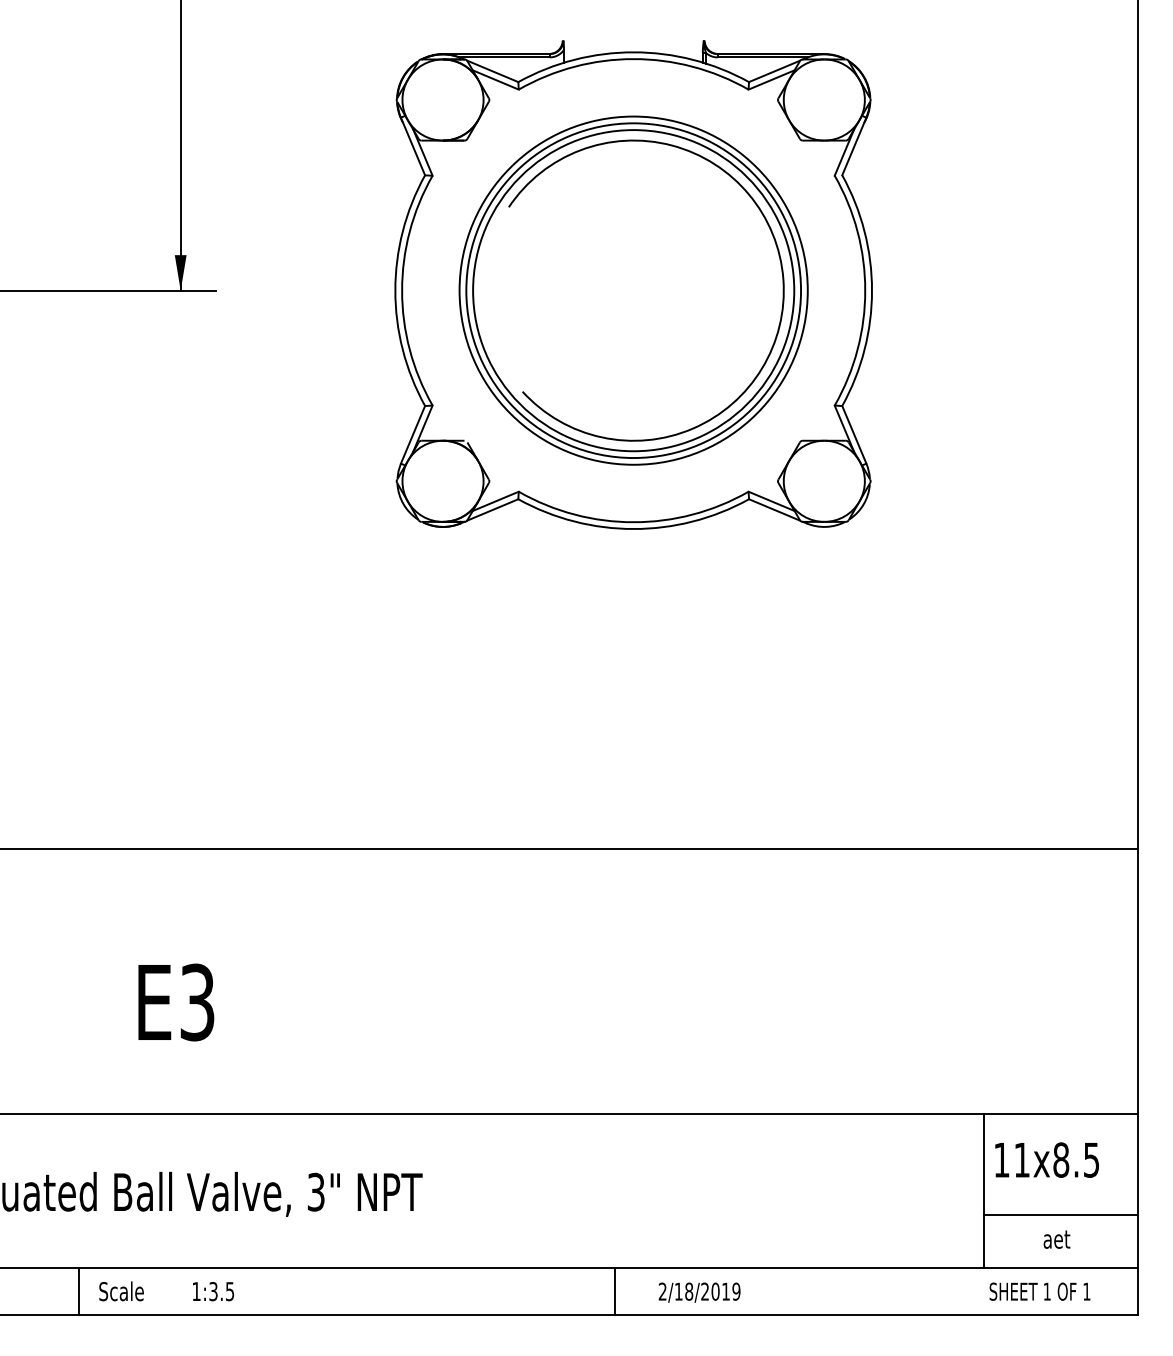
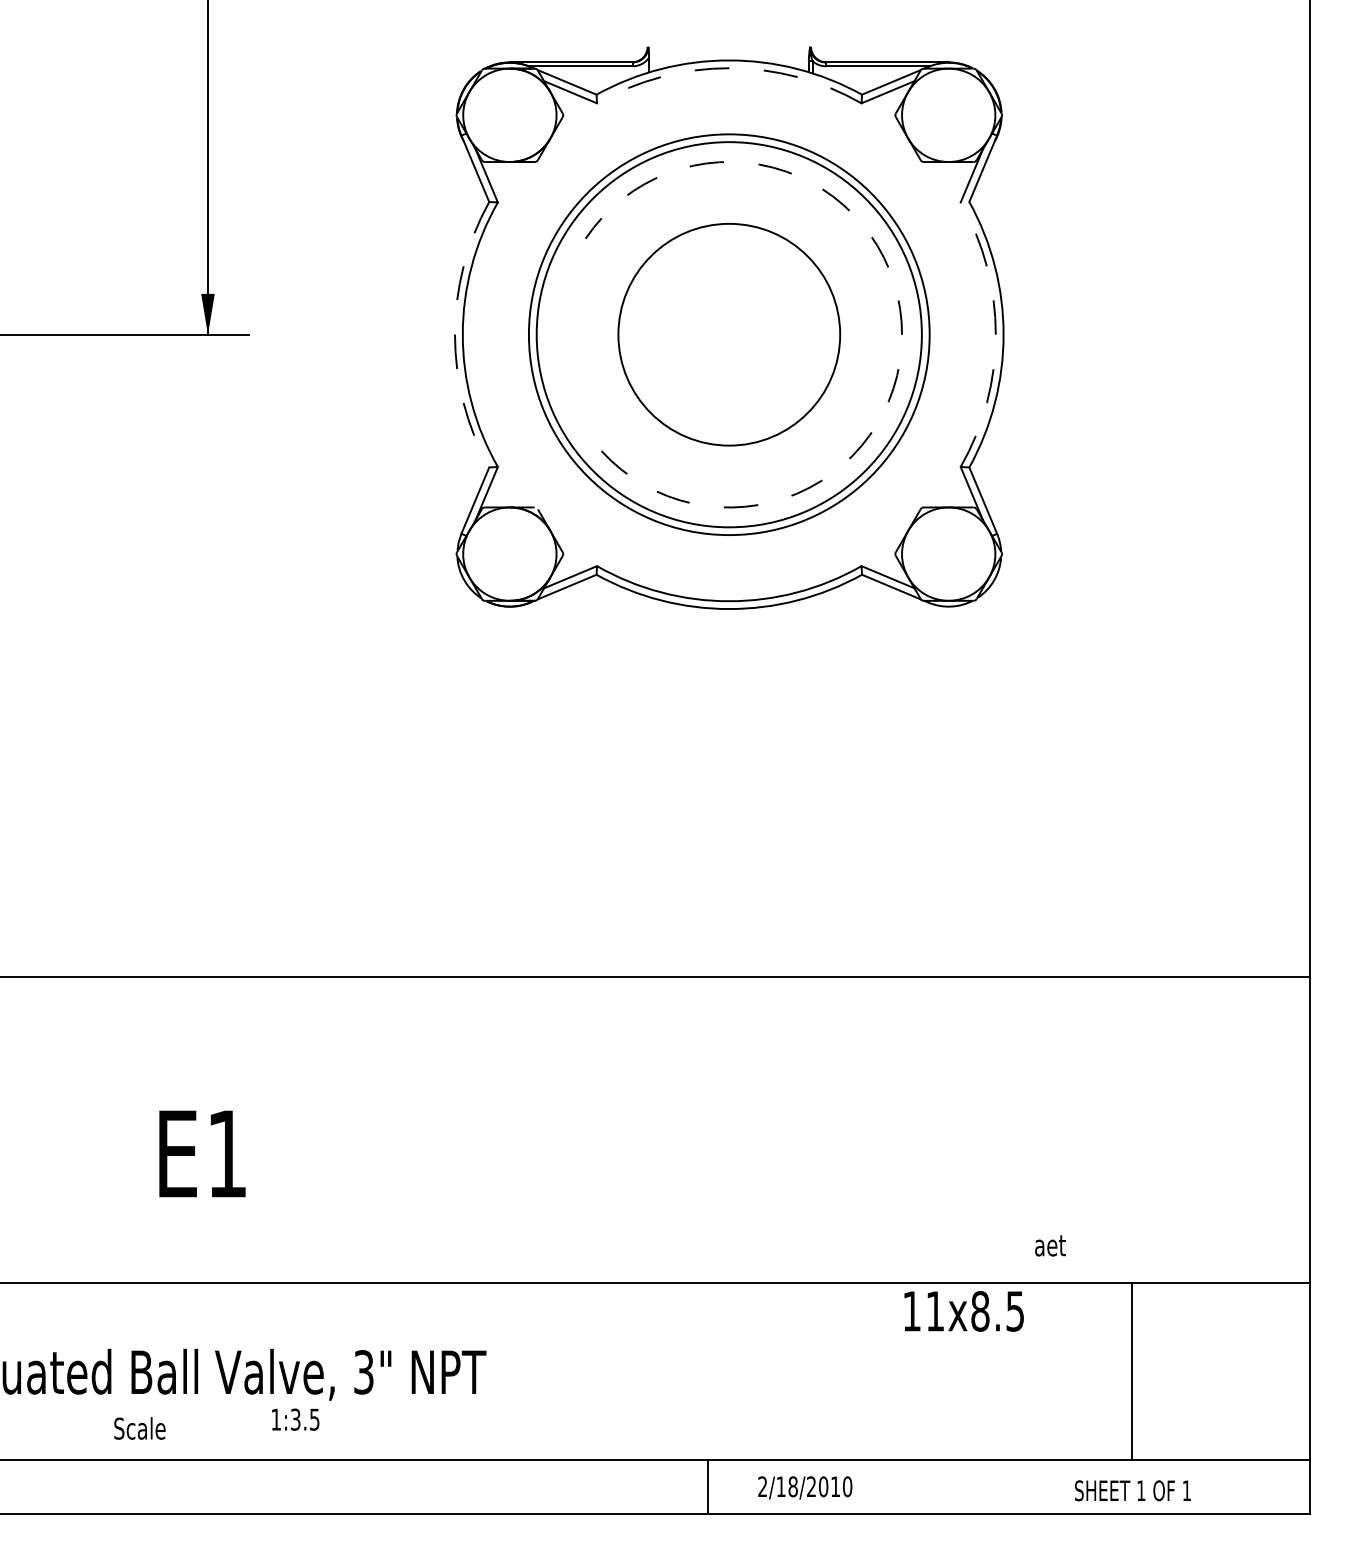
arc: (633, 59) -> (729, 68), solid -> dashed
arc: (783, 279) -> (901, 321), solid -> dashed
arc: (395, 290) -> (455, 334), solid -> dashed
circle: (633, 290) -> (729, 334), size x0.6
arc: (864, 290) -> (995, 334), solid -> dashed
text: (197, 1002) -> (227, 1153), E3 -> E1
text: (1046, 1159) -> (963, 1310), moved
line: (1060, 1214) -> (1220, 1398), removed
text: (1057, 1239) -> (1050, 1245), moved
line: (78, 1291) -> (90, 1486), removed
text: (121, 1291) -> (139, 1428), moved
text: (213, 1291) -> (295, 1419), moved
text: (736, 1291) -> (847, 1486), 2/18/2019 -> 2/18/2010
text: (1039, 1291) -> (1132, 1490), moved

